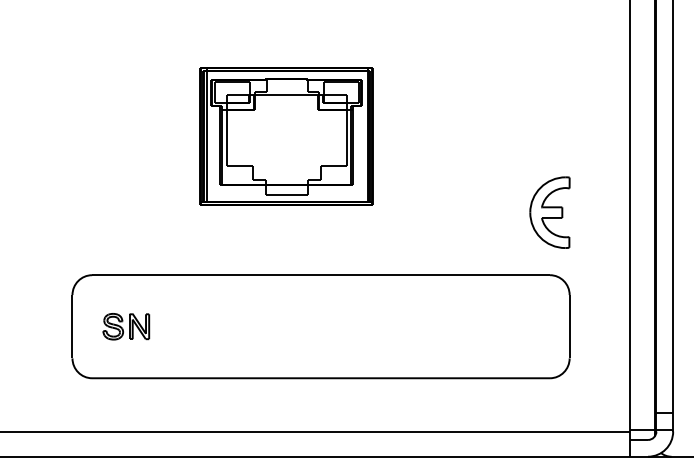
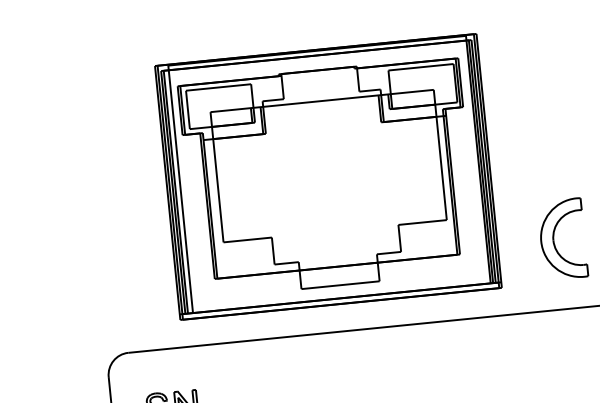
part: (286, 136) -> (328, 177), size x1.67
part: (482, 212) -> (554, 240), added

